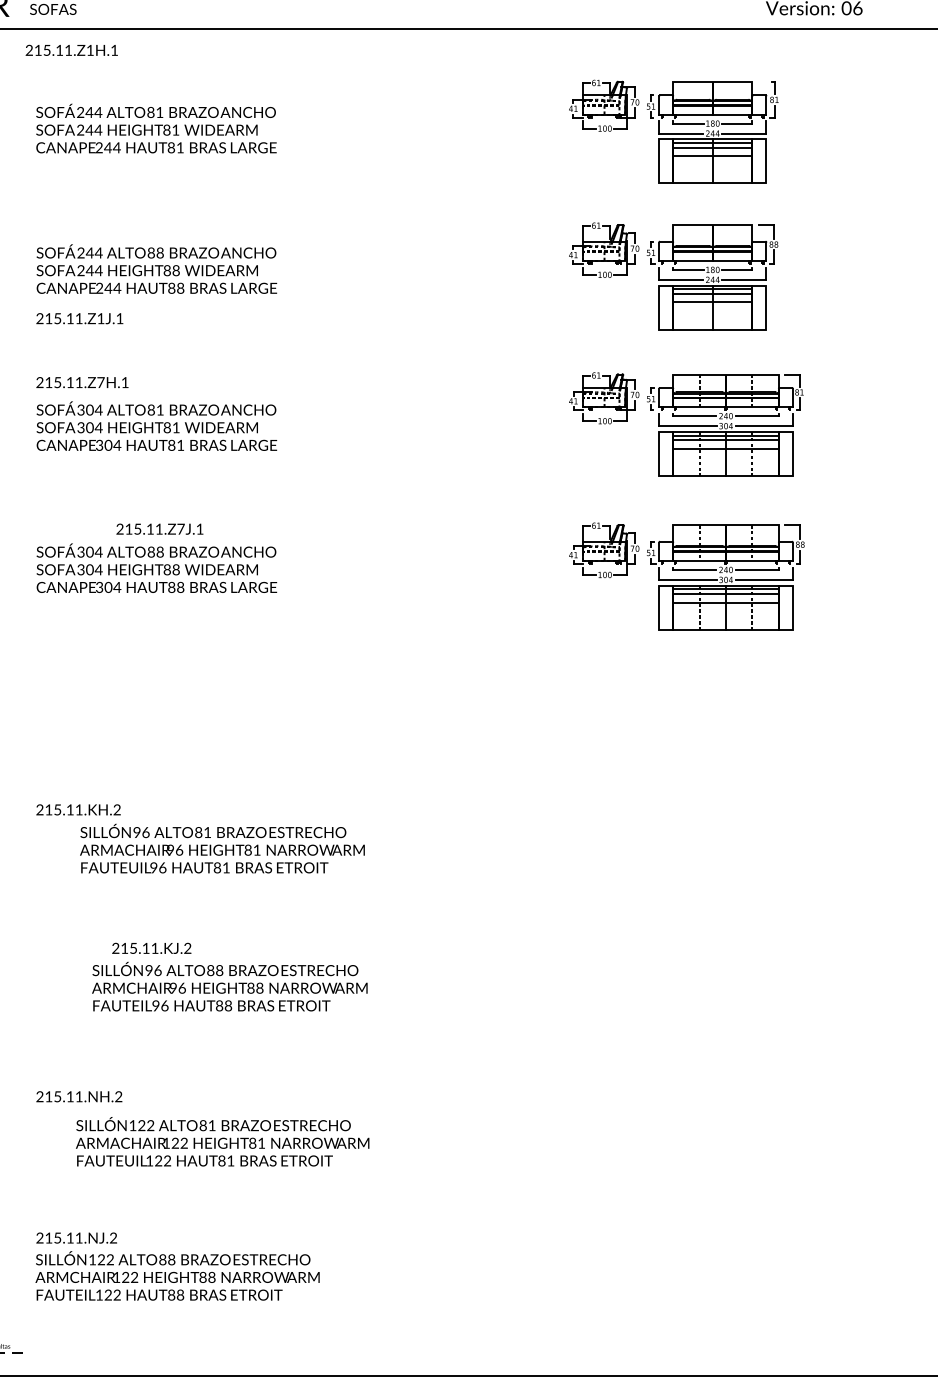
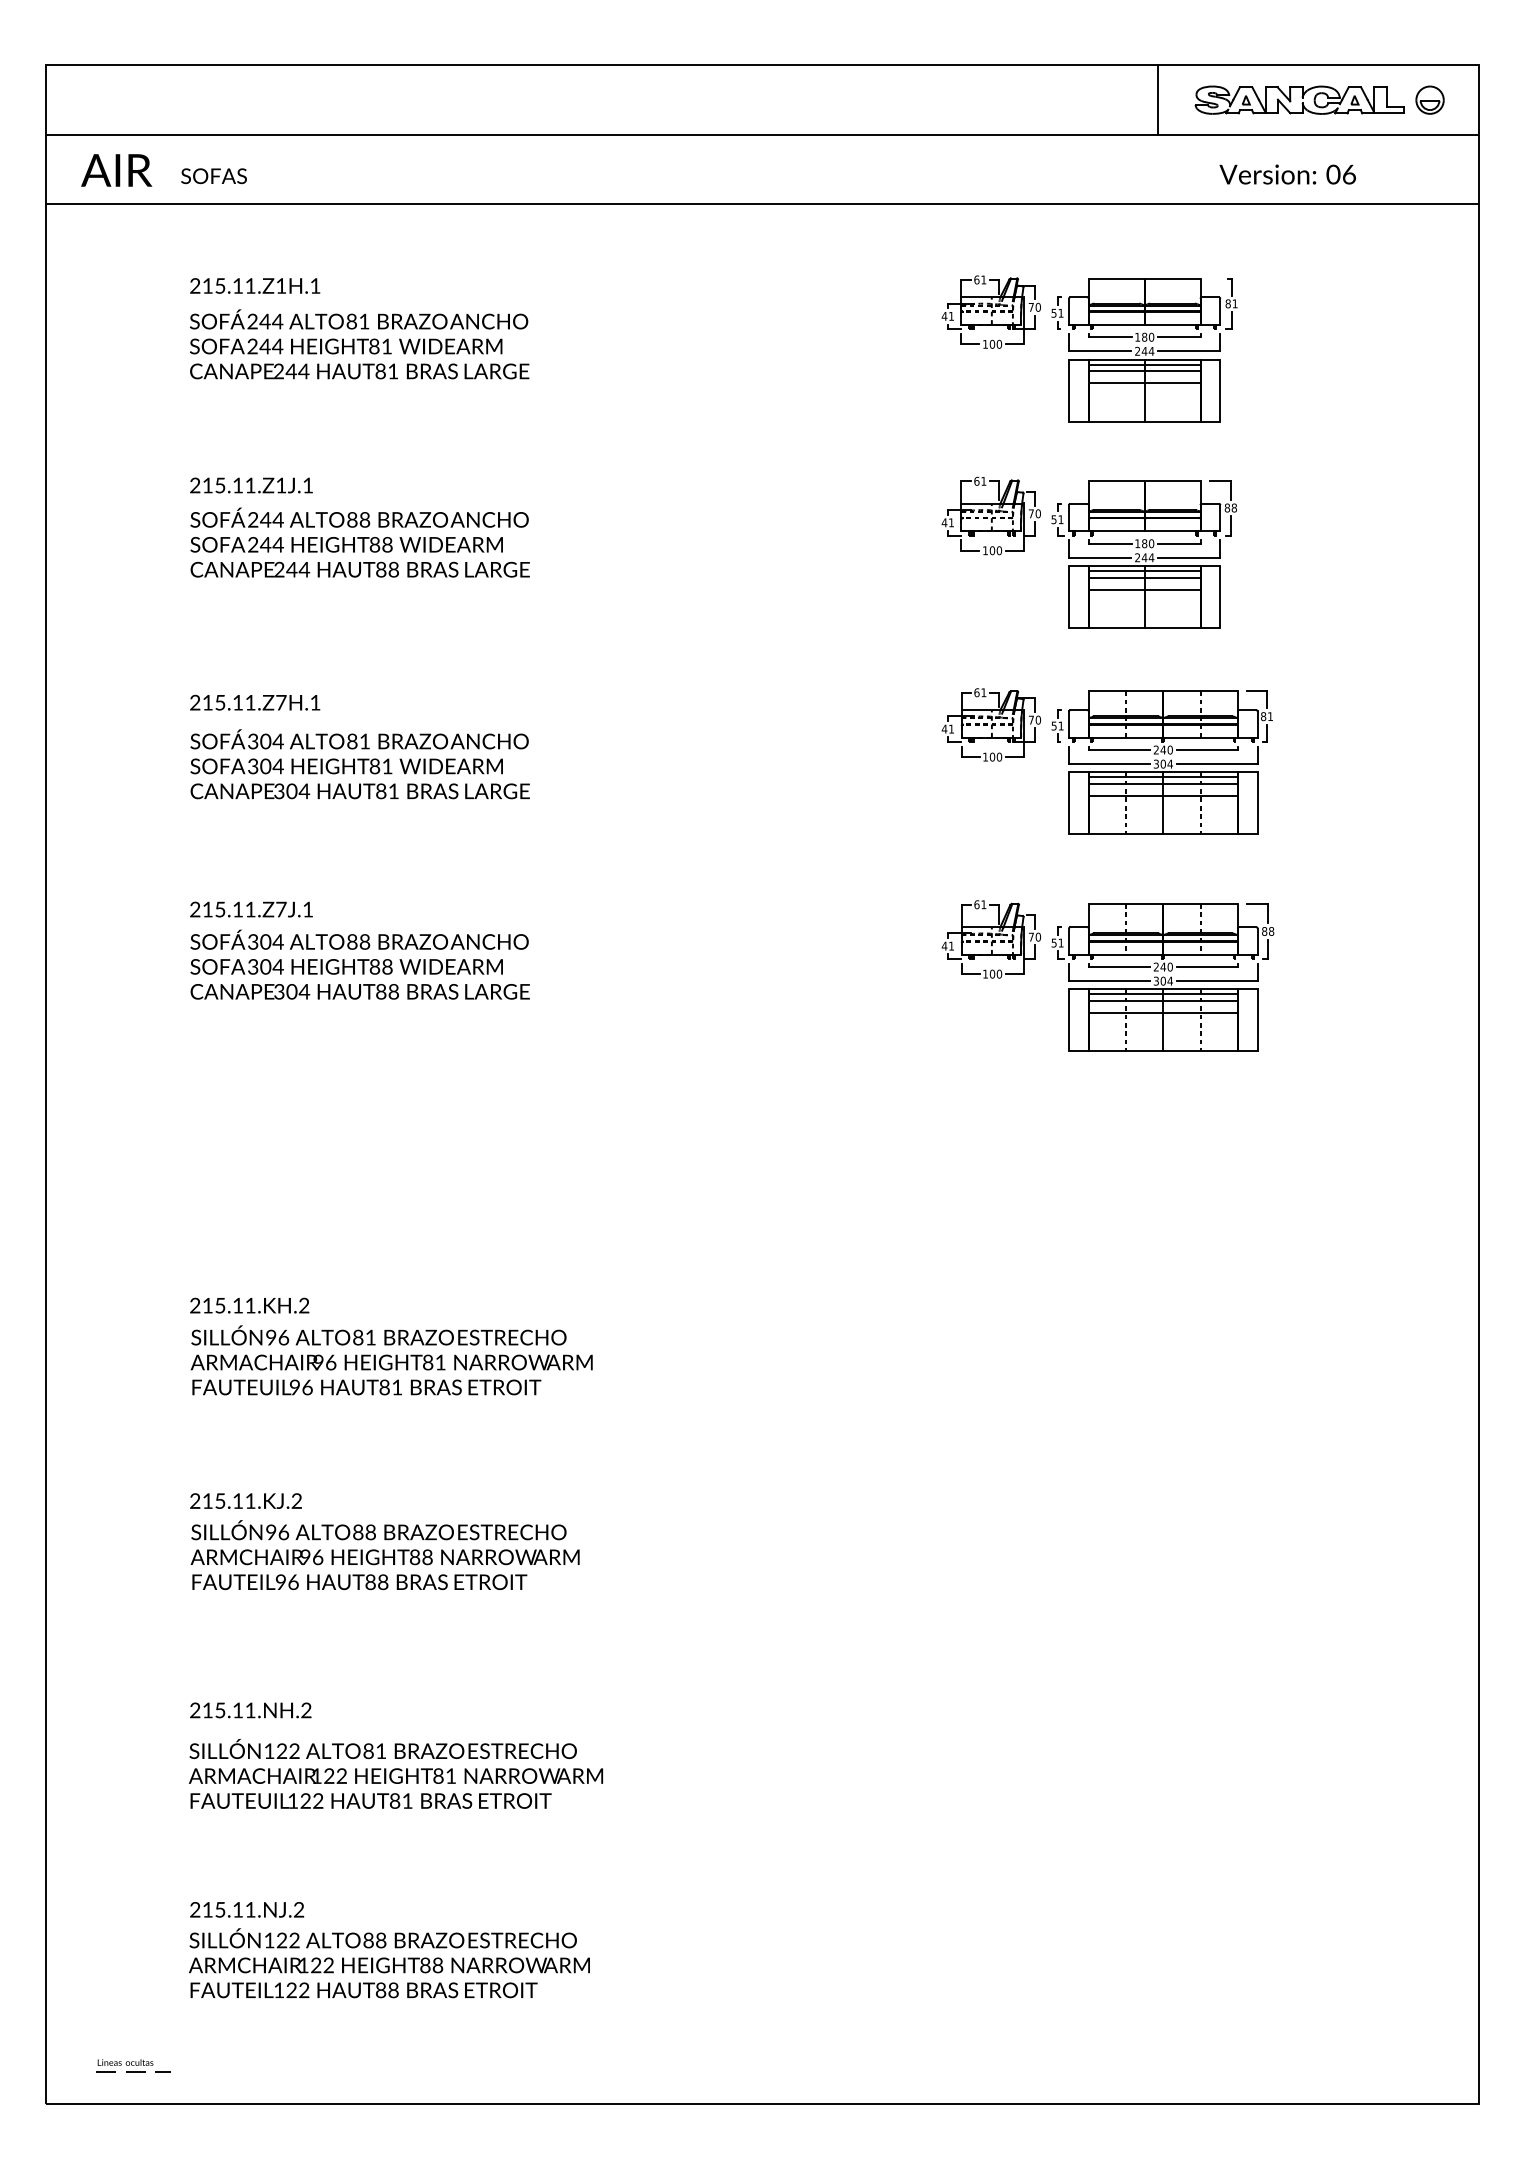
text: (72, 50) -> (255, 285), moved
text: (79, 318) -> (251, 485), moved
text: (159, 529) -> (251, 909), moved
text: (222, 848) -> (391, 1360), moved
text: (151, 947) -> (245, 1500), moved
text: (229, 986) -> (384, 1555), moved
text: (222, 1141) -> (395, 1773), moved

